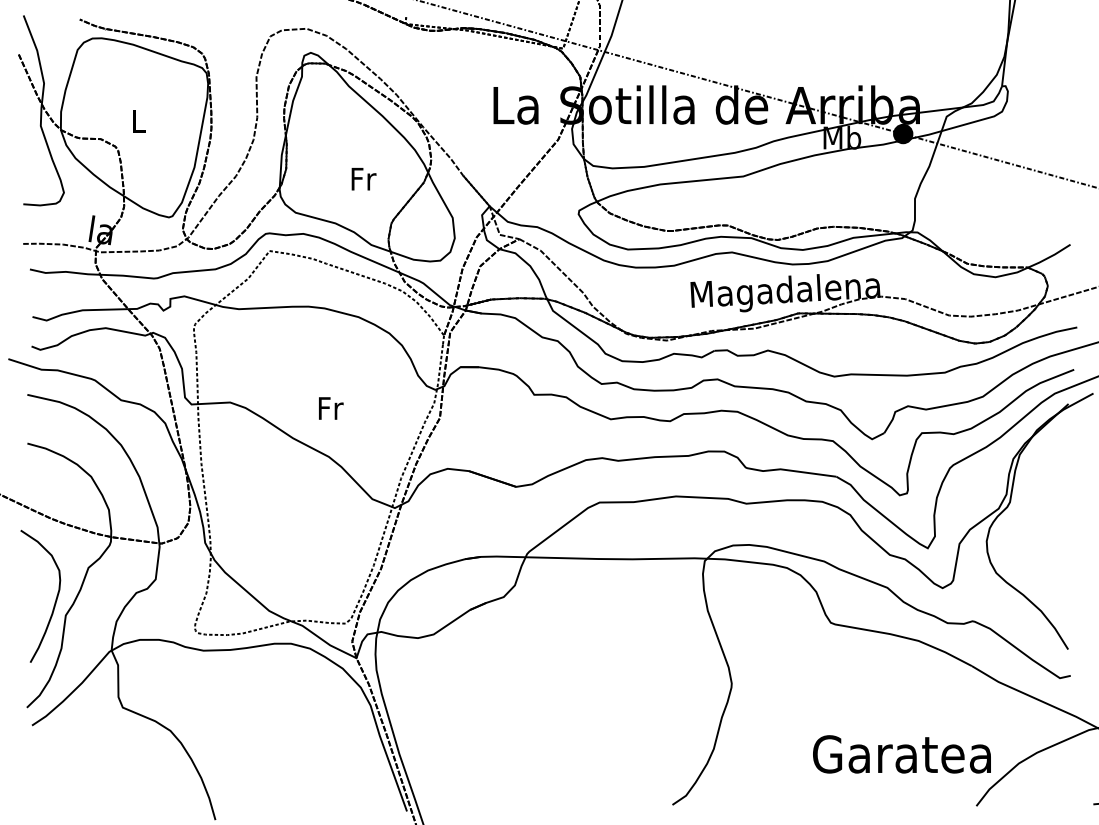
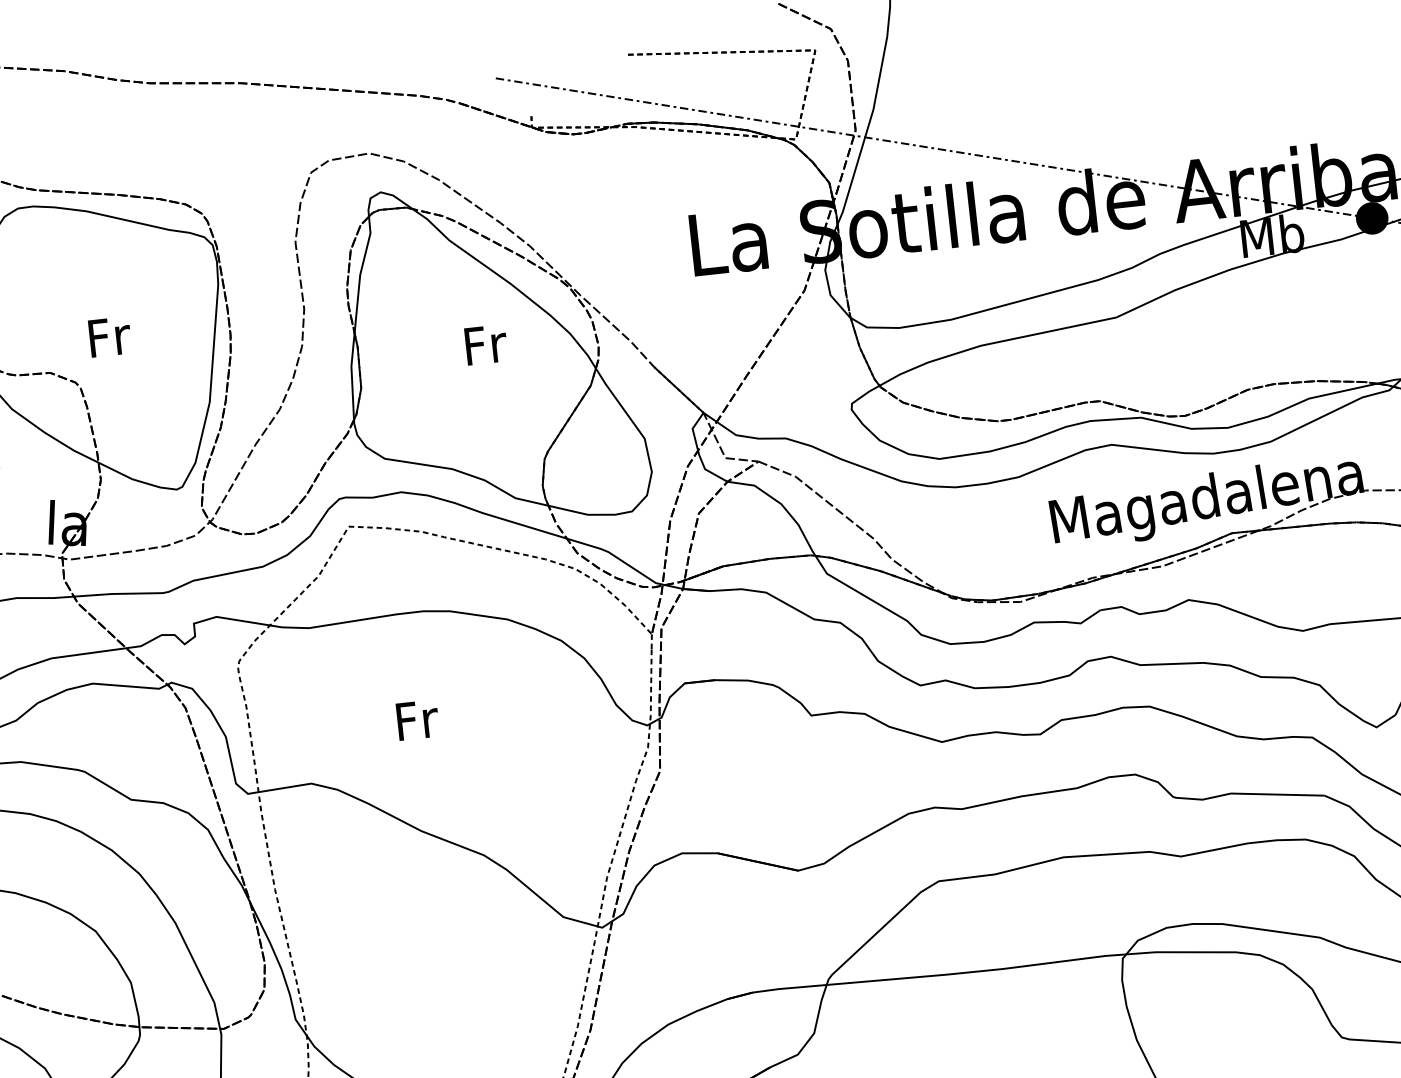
text: (138, 121) -> (109, 336), L -> Fr
text: (363, 179) -> (485, 345), moved
text: (331, 408) -> (418, 720), moved

